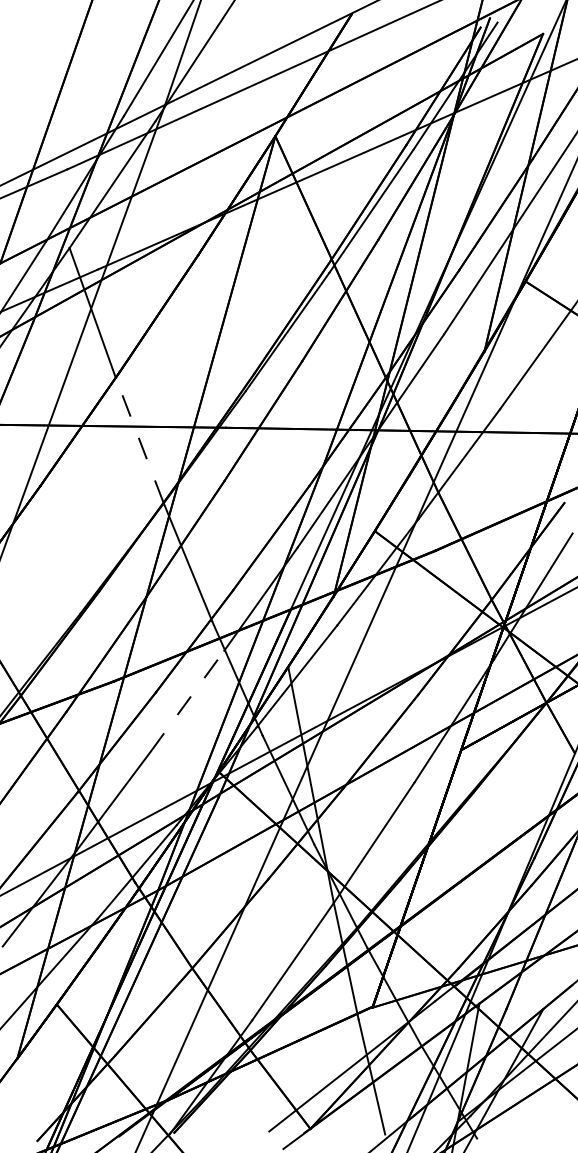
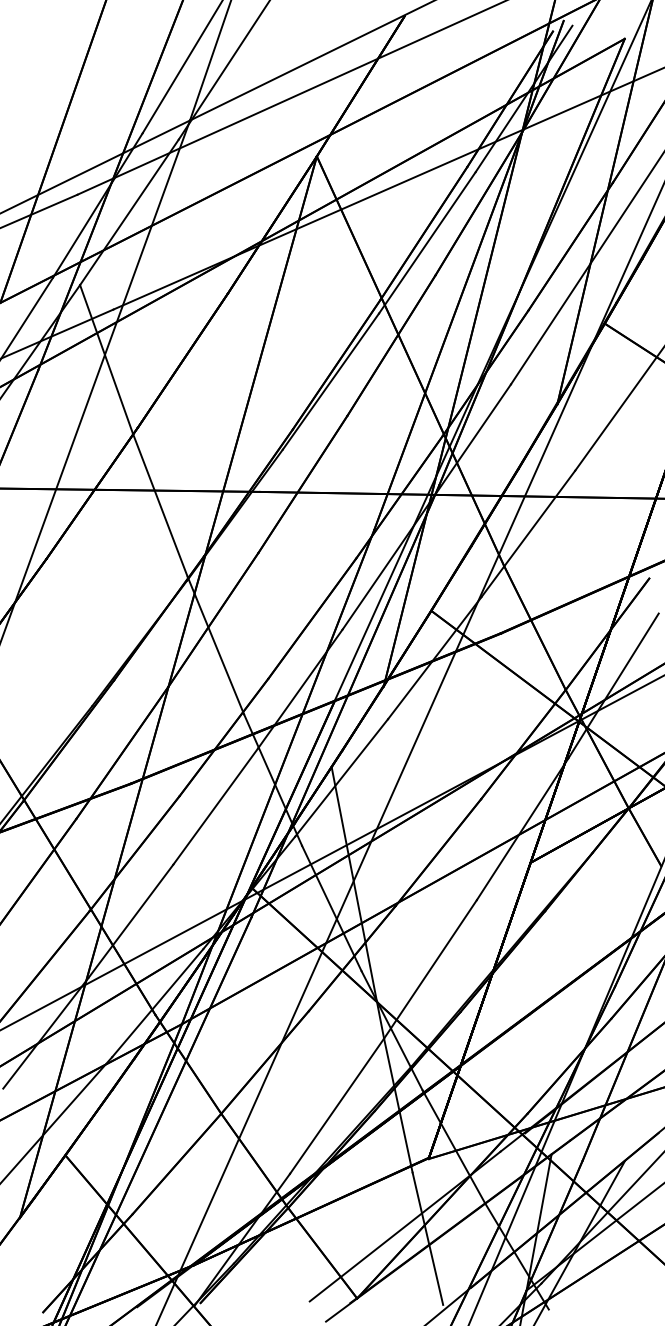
line: (139, 439) -> (160, 505), dashed -> solid
line: (187, 700) -> (215, 805), dashed -> solid

